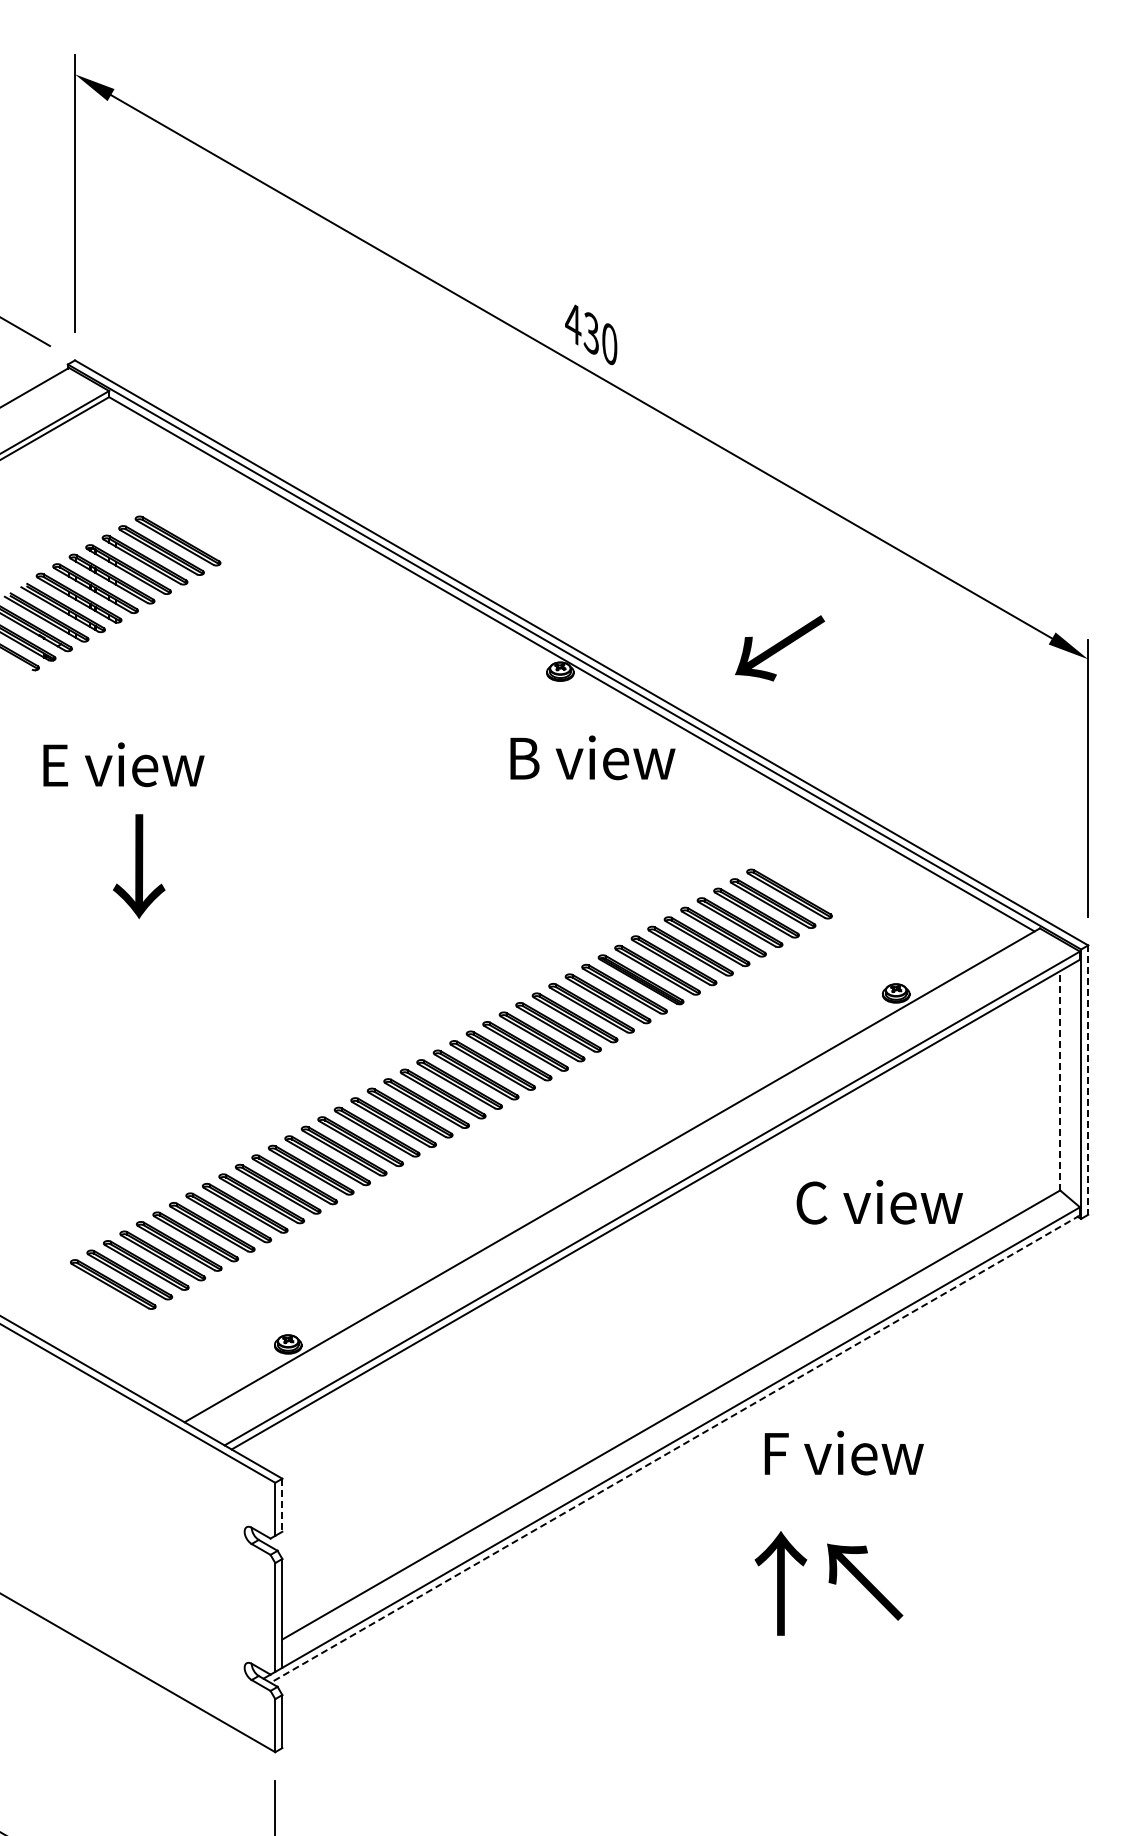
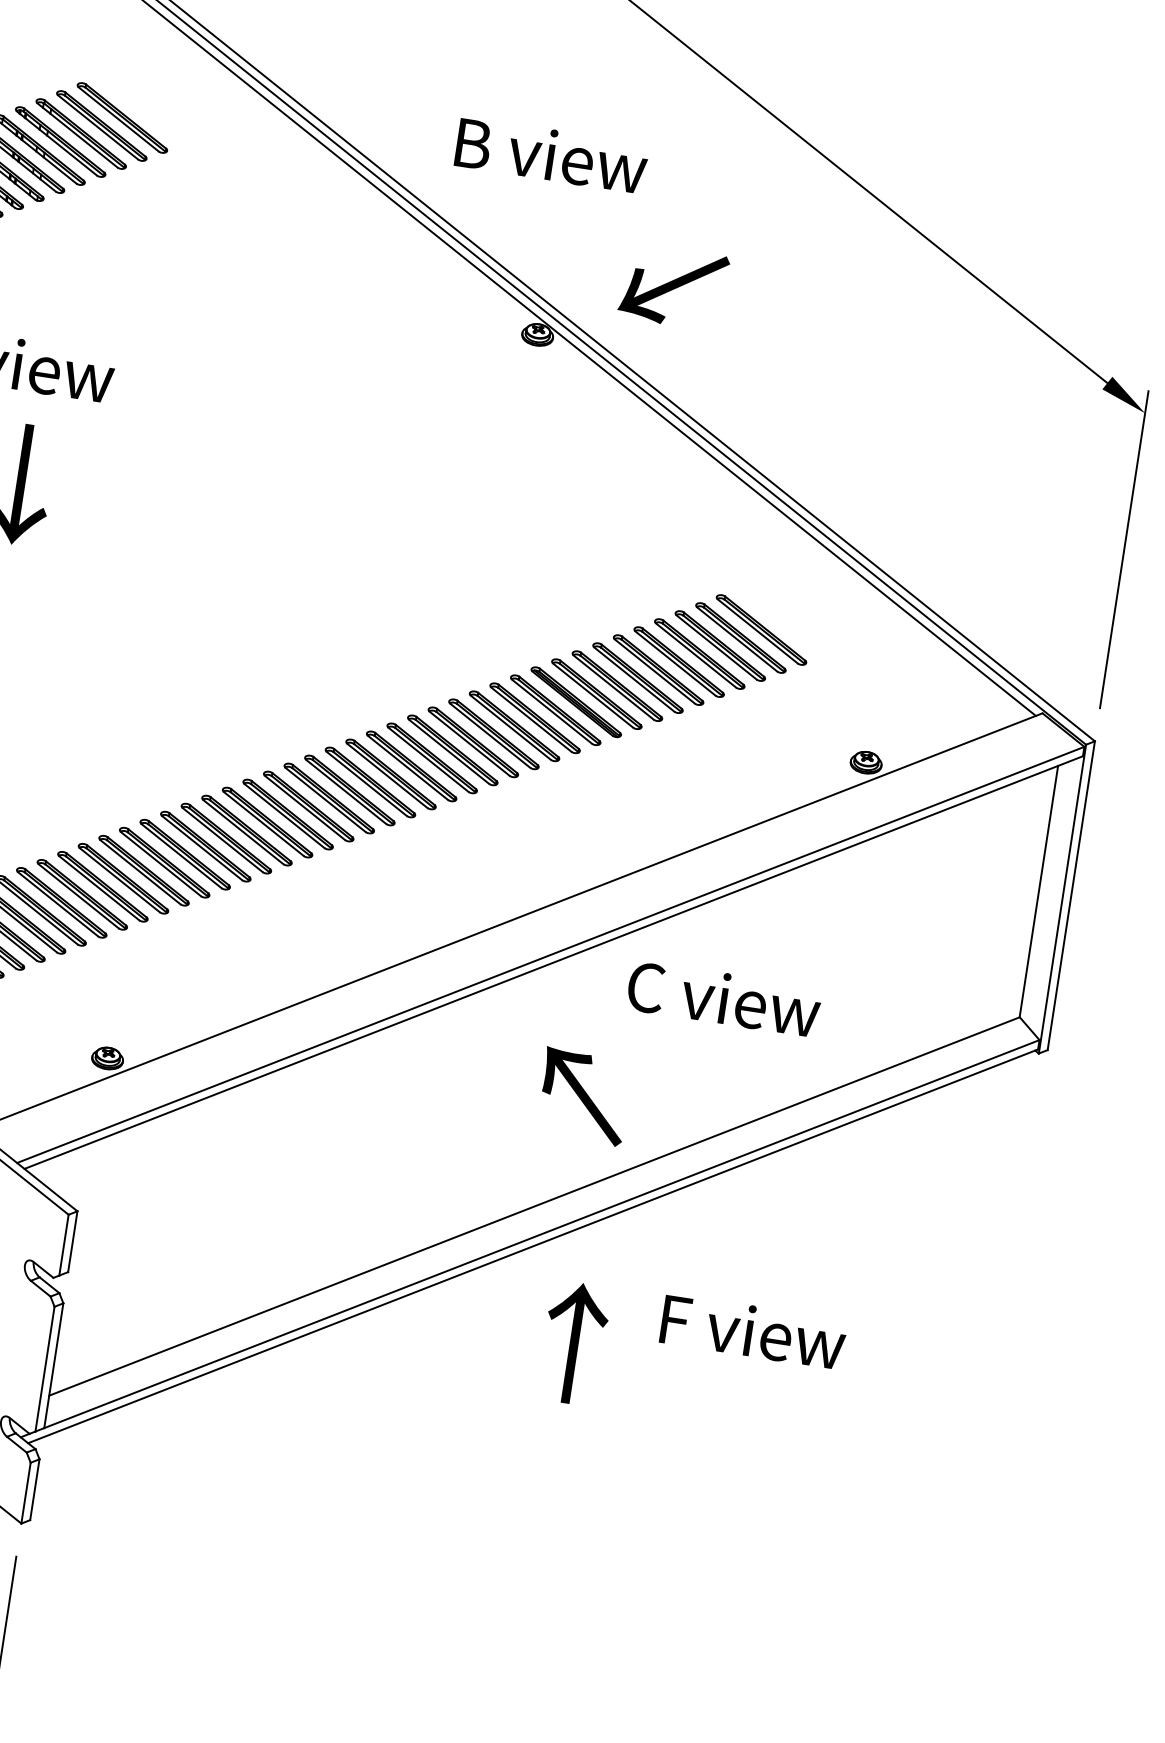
text: (779, 648) -> (673, 287), moved
text: (592, 757) -> (551, 154), moved
line: (1060, 1080) -> (1039, 891), dashed -> solid
line: (1088, 1080) -> (1071, 896), dashed -> solid
text: (879, 1202) -> (723, 999), moved
line: (674, 1449) -> (532, 1246), dashed -> solid
text: (843, 1452) -> (752, 1330), moved
line: (282, 1505) -> (72, 1242), dashed -> solid
text: (865, 1581) -> (584, 1096), moved
text: (780, 1583) -> (573, 1343), moved

